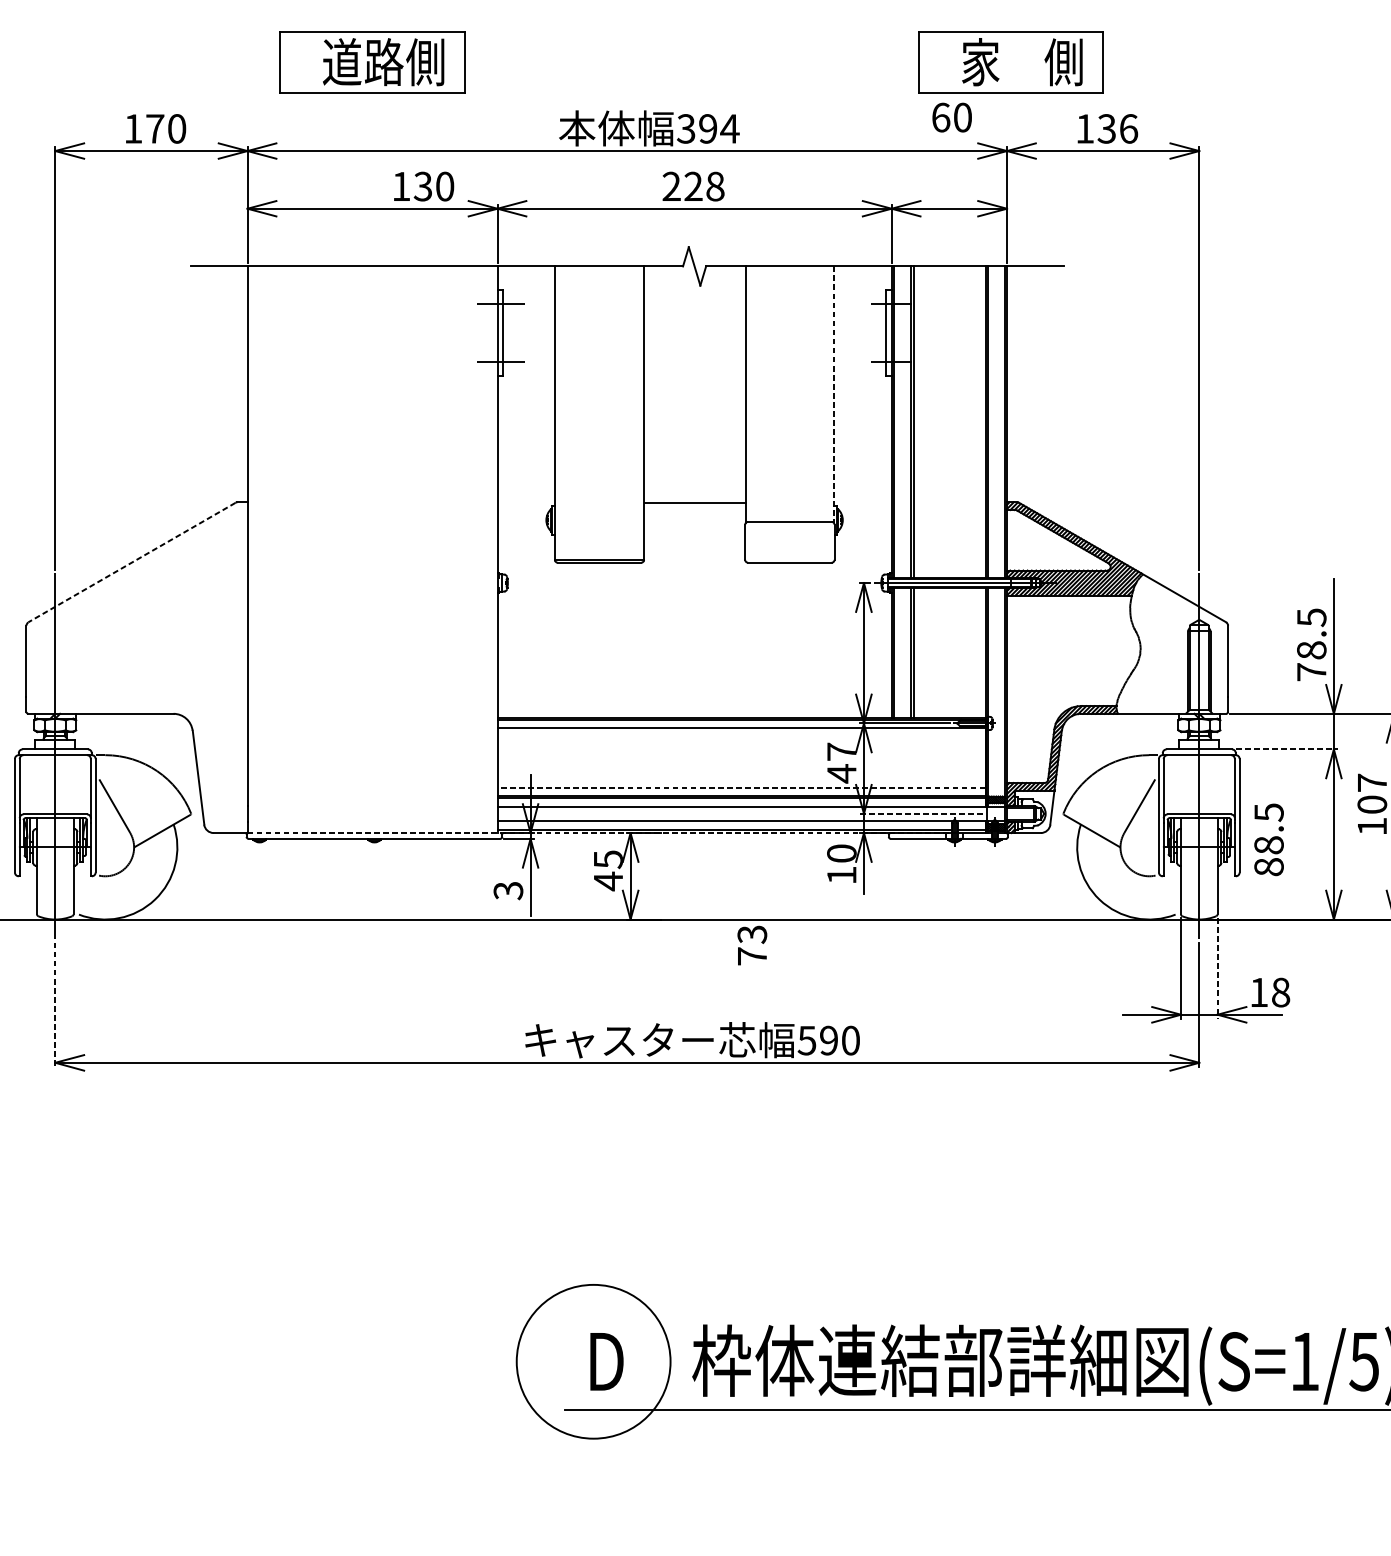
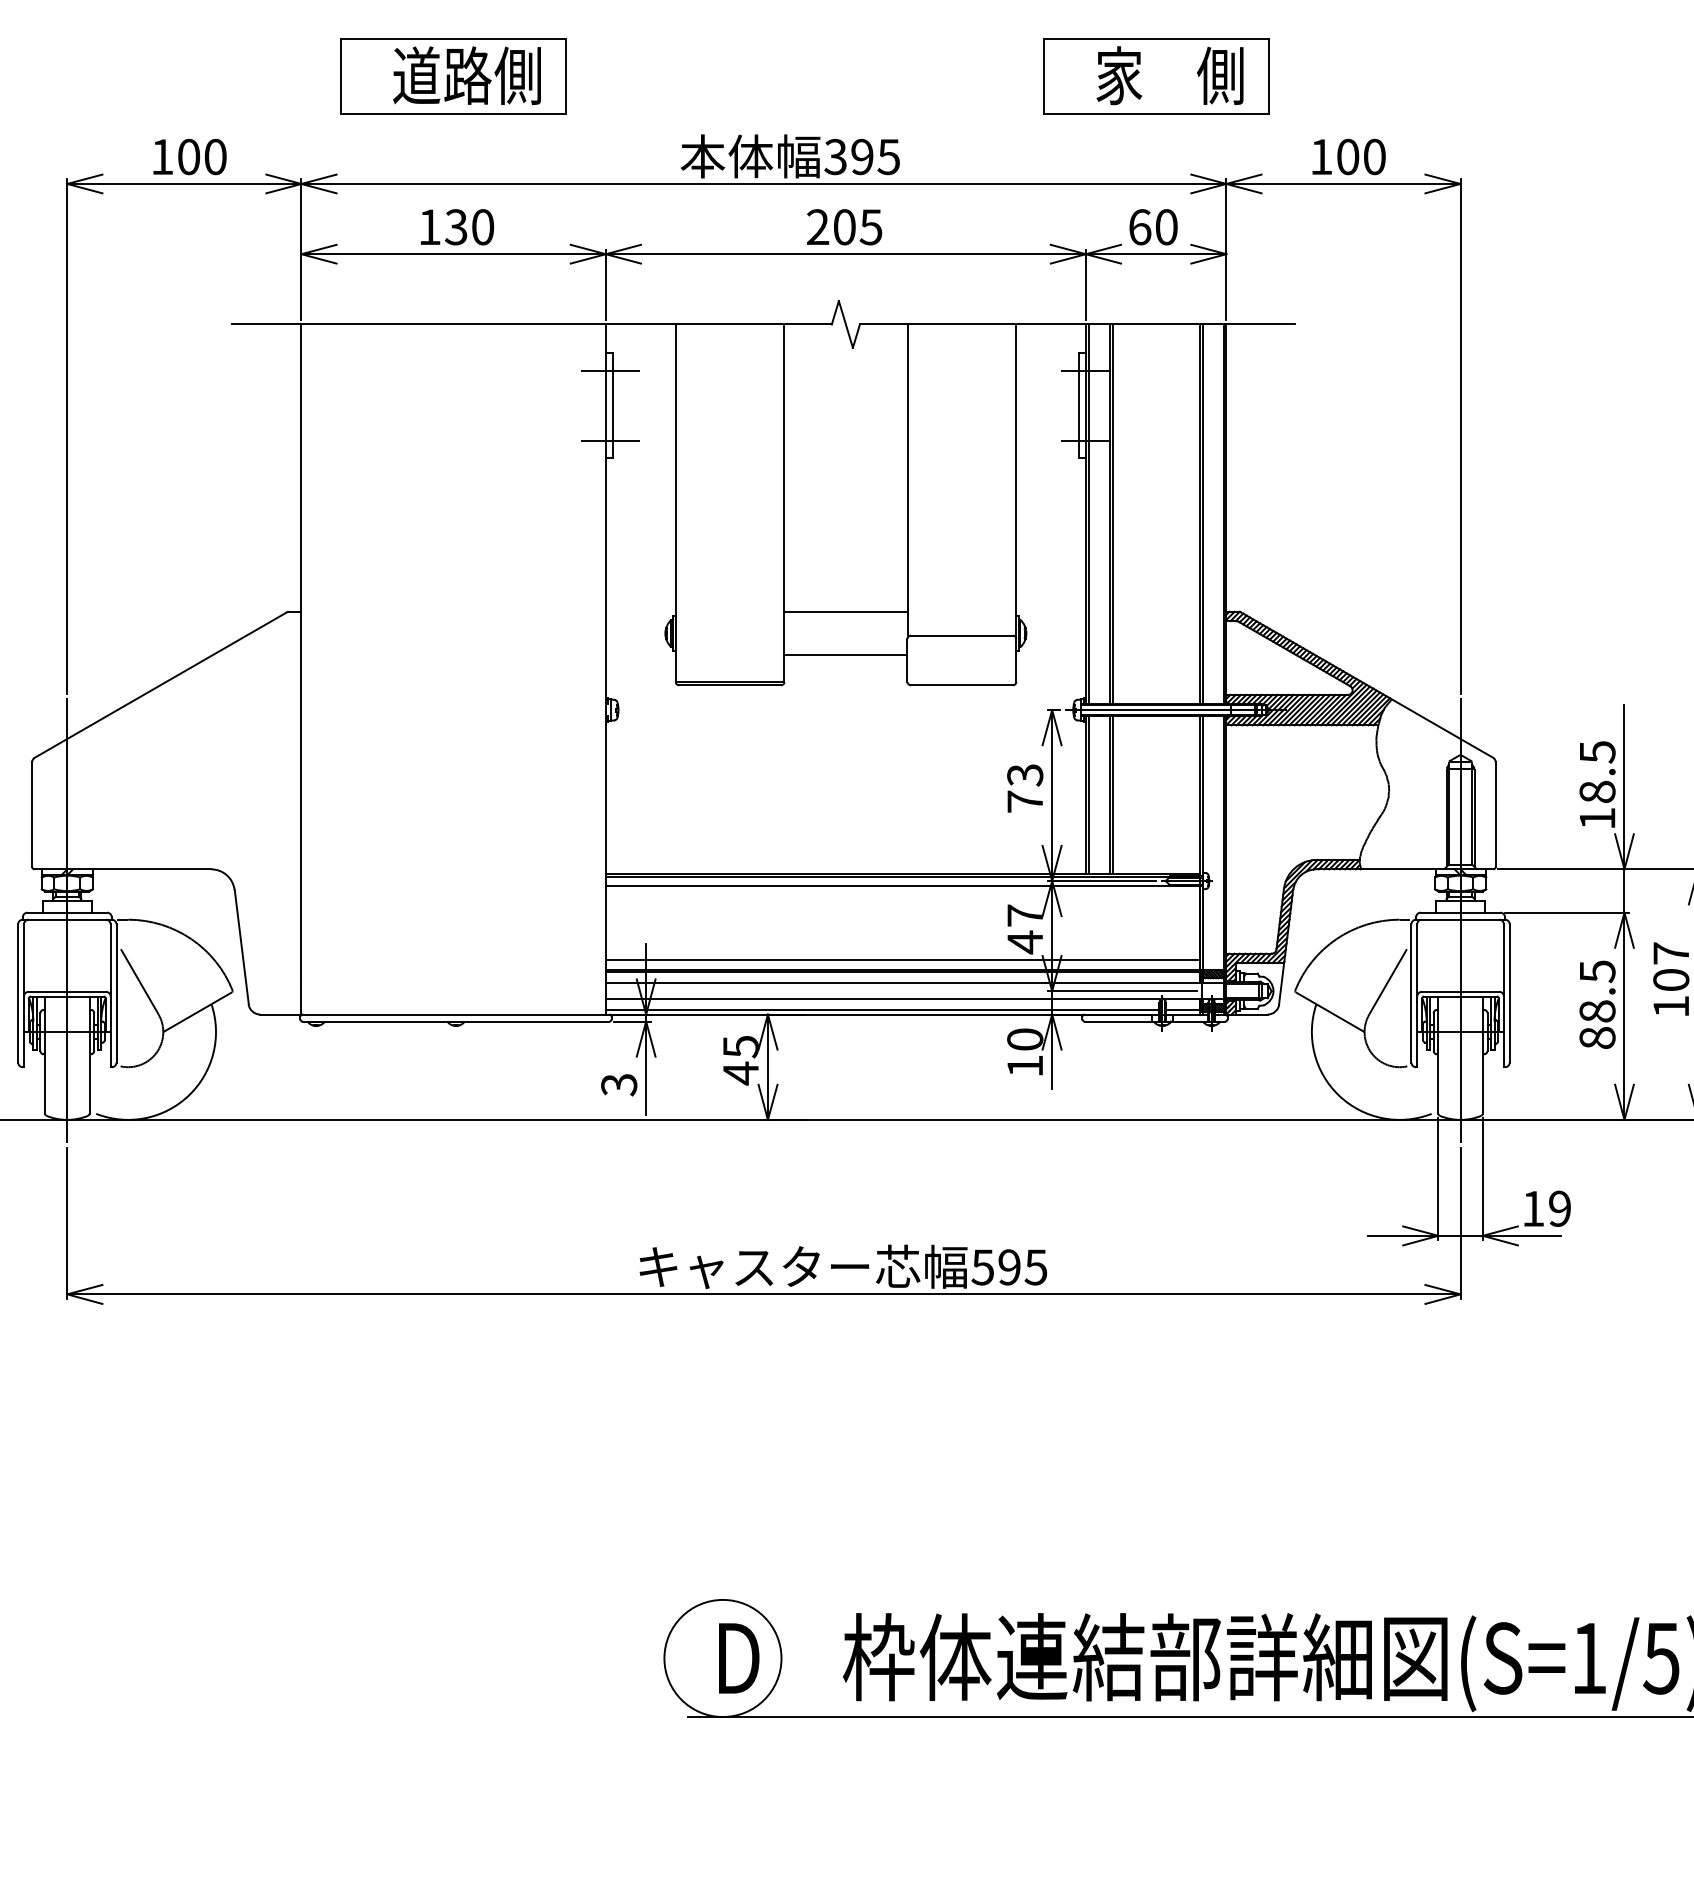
part: (1011, 62) -> (1156, 76), moved
text: (952, 117) -> (1153, 227), moved
text: (155, 128) -> (189, 156), 170 -> 100
text: (1117, 128) -> (1360, 156), 136 -> 100
text: (729, 129) -> (888, 157), 394 -> 395
text: (424, 186) -> (457, 227), moved
text: (704, 186) -> (857, 227), 228 -> 205
line: (833, 395) -> (1015, 481), dashed -> solid
line: (695, 537) -> (846, 654), added
line: (131, 562) -> (160, 685), dashed -> solid
text: (1311, 672) -> (1597, 818), 78.5 -> 18.5
line: (1287, 749) -> (1567, 912), dashed -> solid
line: (741, 787) -> (902, 959), dashed -> solid
line: (921, 814) -> (1122, 991), dashed -> solid
line: (599, 833) -> (730, 1014), dashed -> solid
text: (1269, 839) -> (1597, 1004), moved
text: (752, 945) -> (1025, 788), moved
line: (1217, 968) -> (1482, 1179), dashed -> solid
text: (1281, 992) -> (1560, 1208), 18 -> 19
line: (55, 1004) -> (67, 1223), dashed -> solid
text: (850, 1040) -> (1035, 1267), 590 -> 595
circle: (593, 1361) -> (722, 1658), size x0.62

